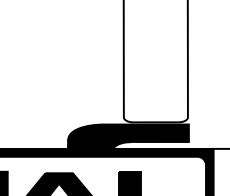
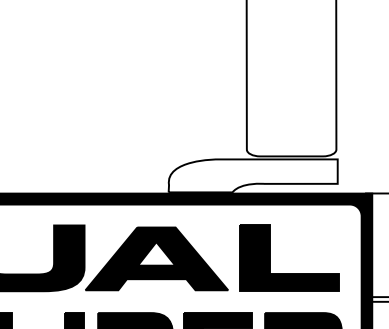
fill: (127, 136) -> (252, 175), removed

